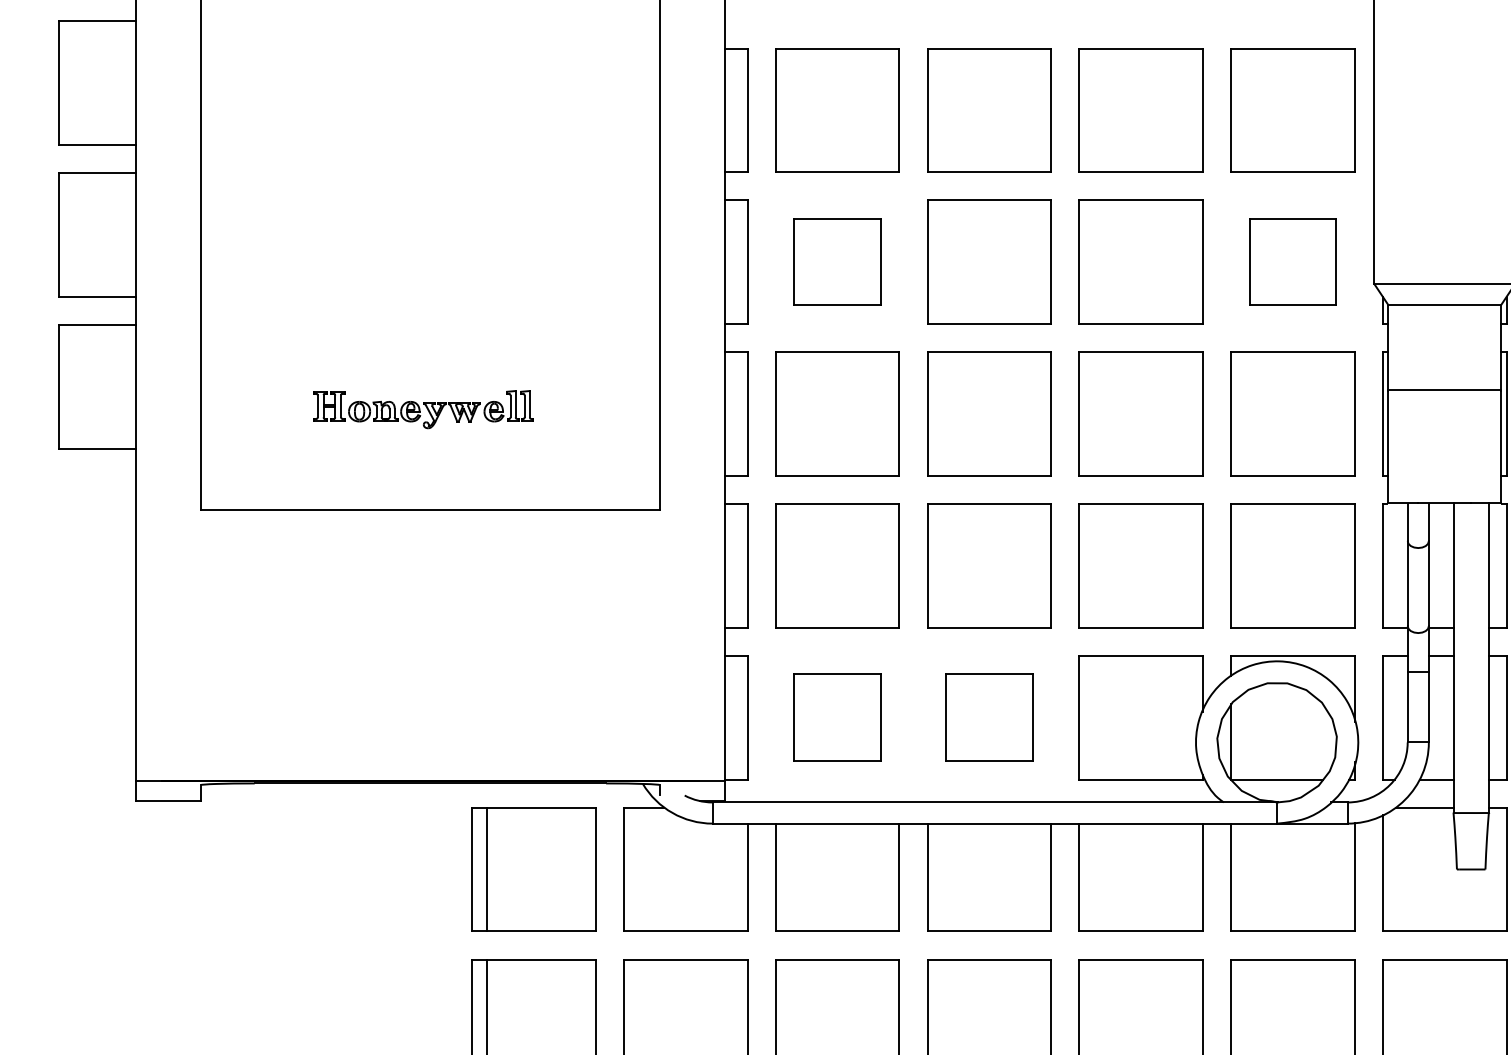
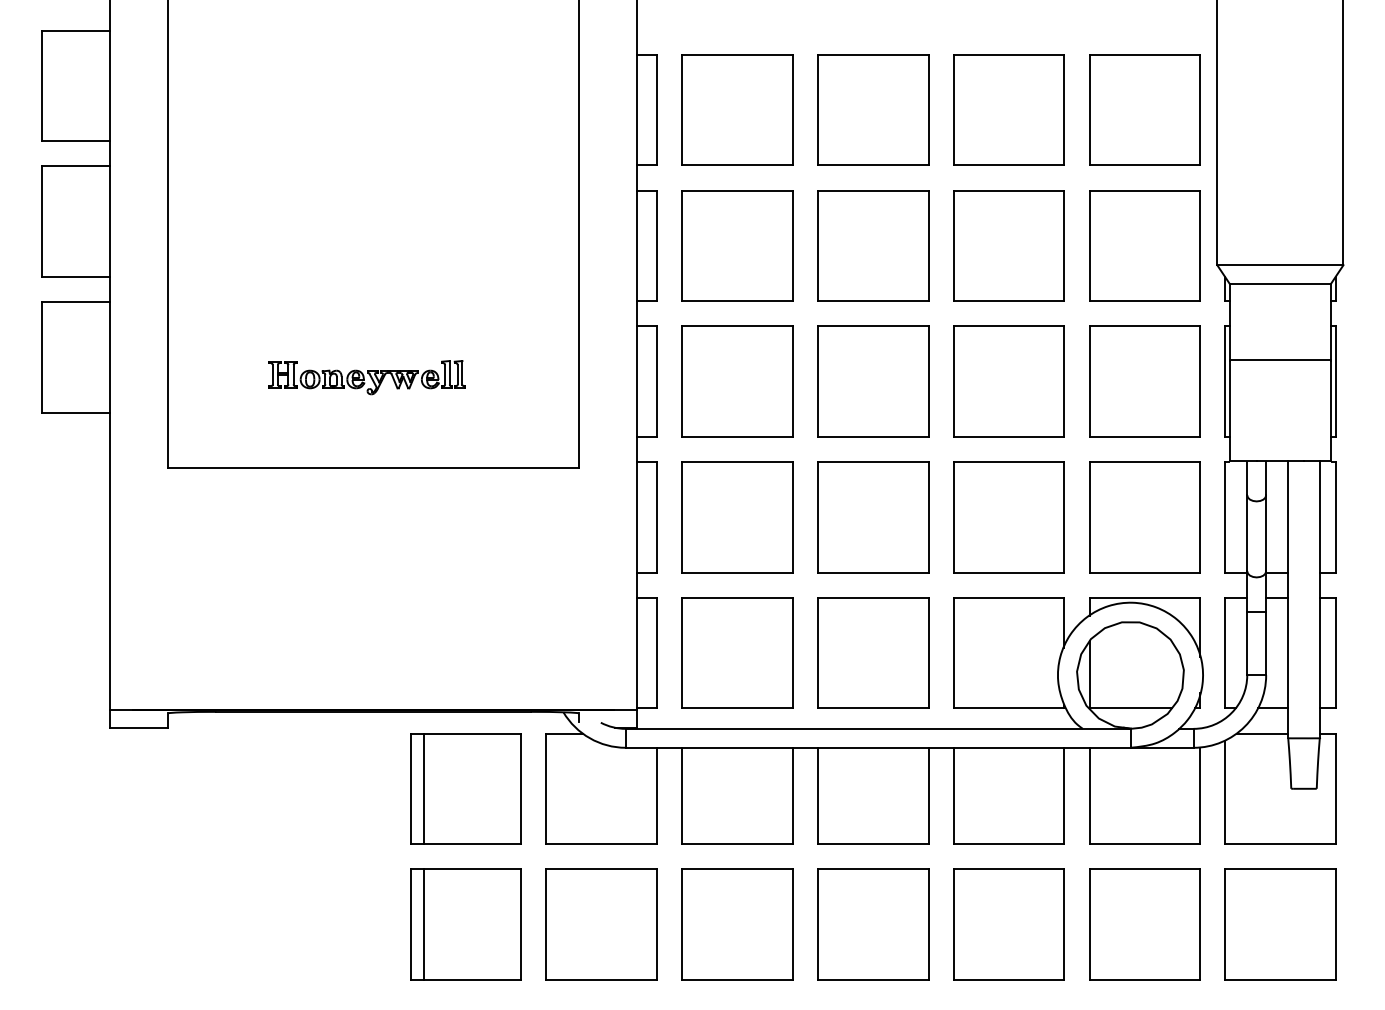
part: (837, 261) -> (737, 245), size x1.43
part: (1292, 261) -> (1144, 245), size x1.43
part: (837, 717) -> (737, 652), size x1.43
part: (989, 717) -> (873, 652), size x1.43

